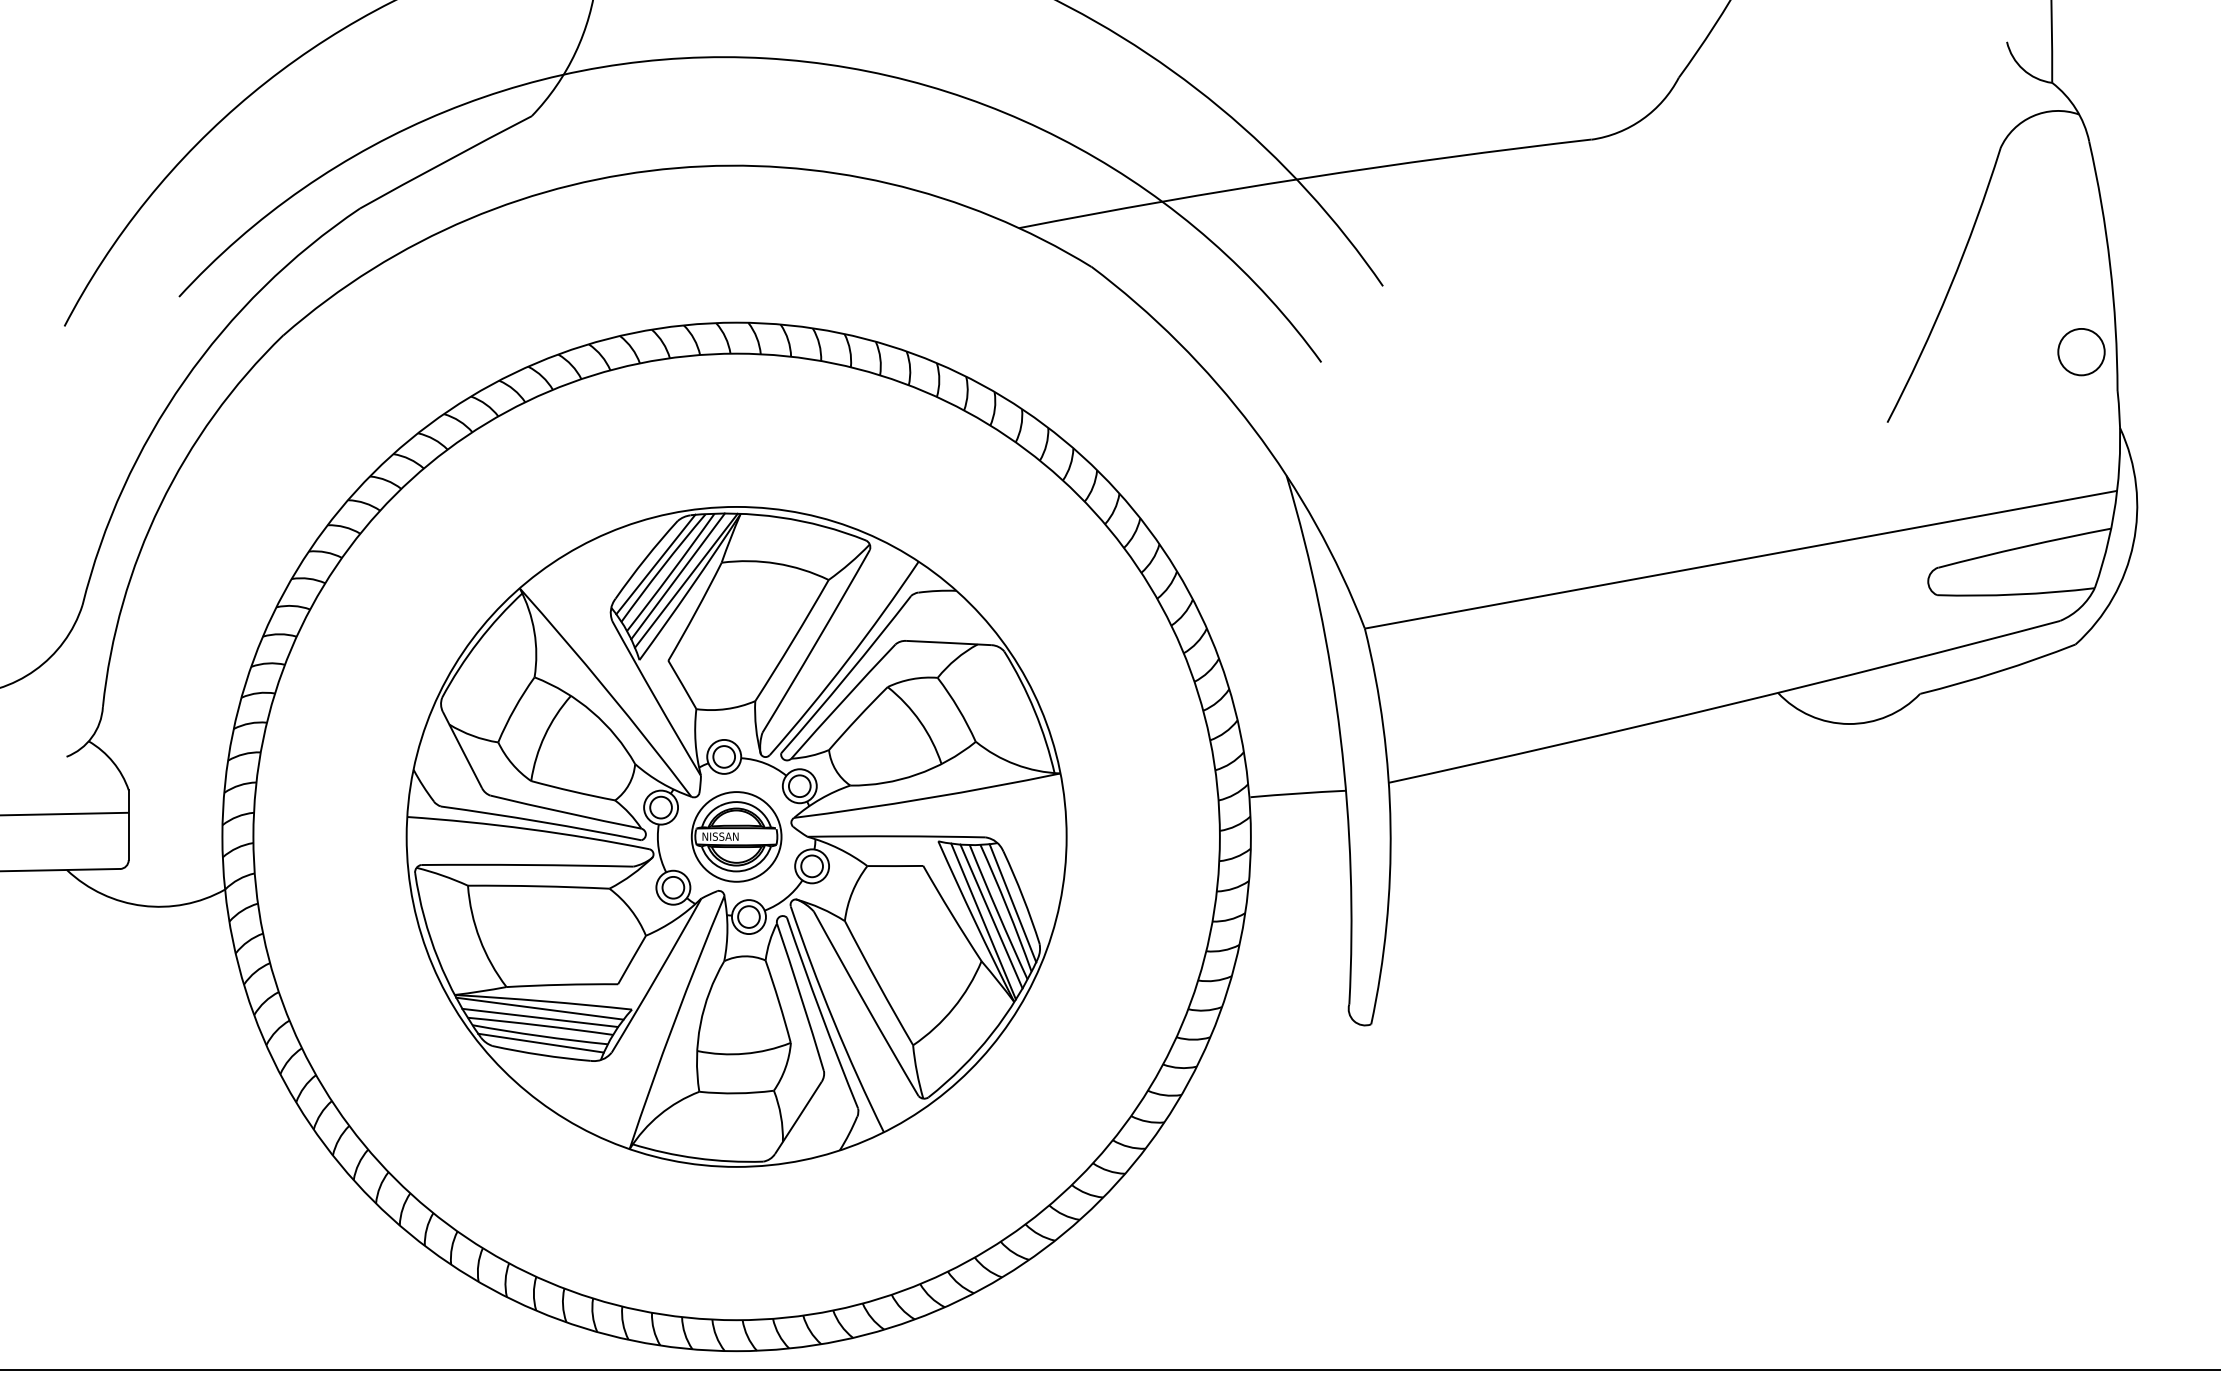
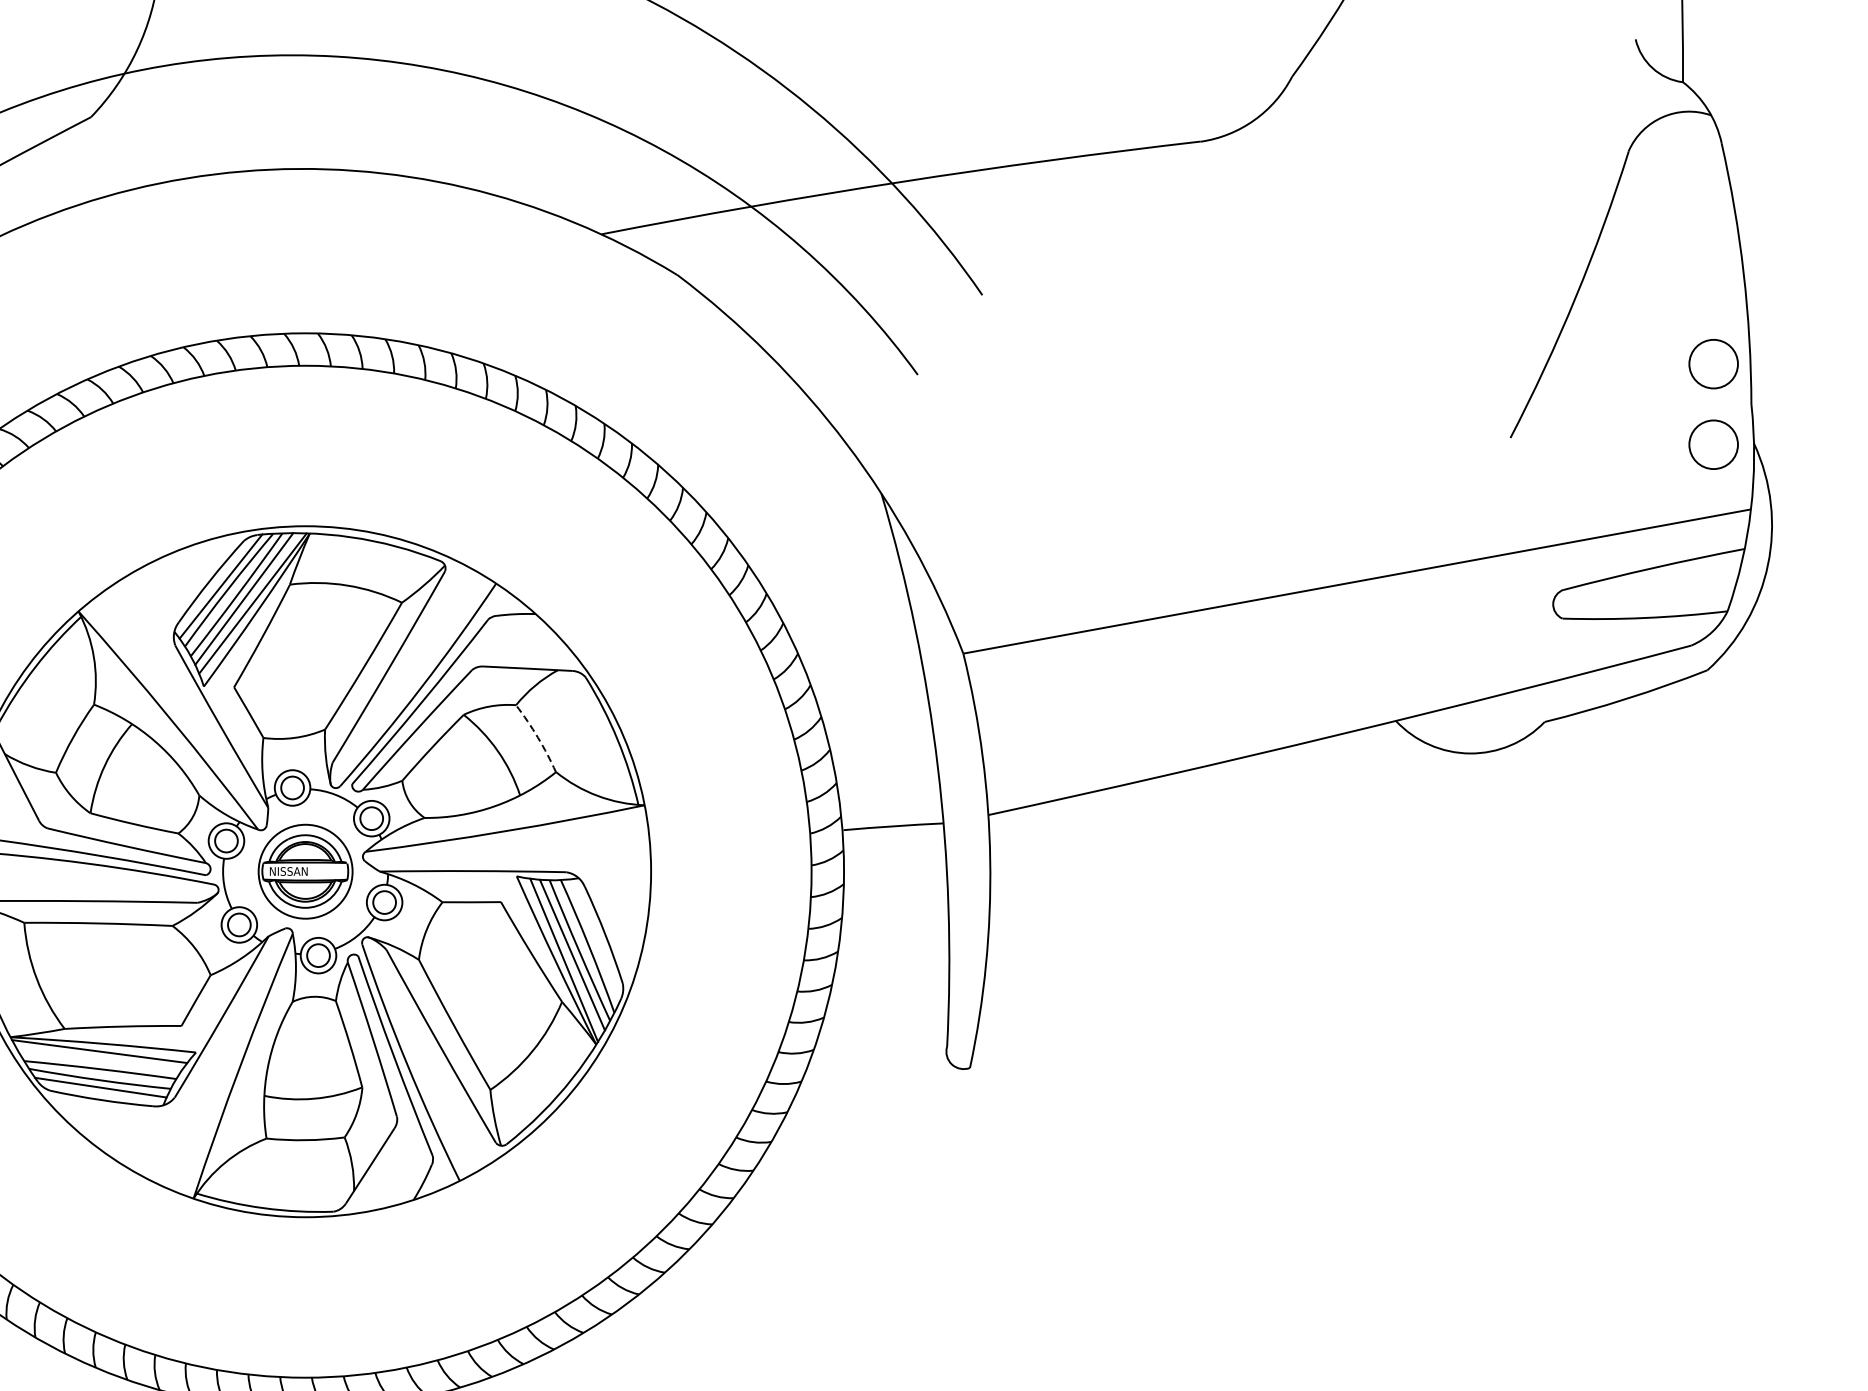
circle: (2081, 429) -> (1713, 445), added
arc: (958, 708) -> (537, 737), solid -> dashed
line: (1012, 903) -> (594, 941), removed
line: (540, 1017) -> (100, 1060), removed

